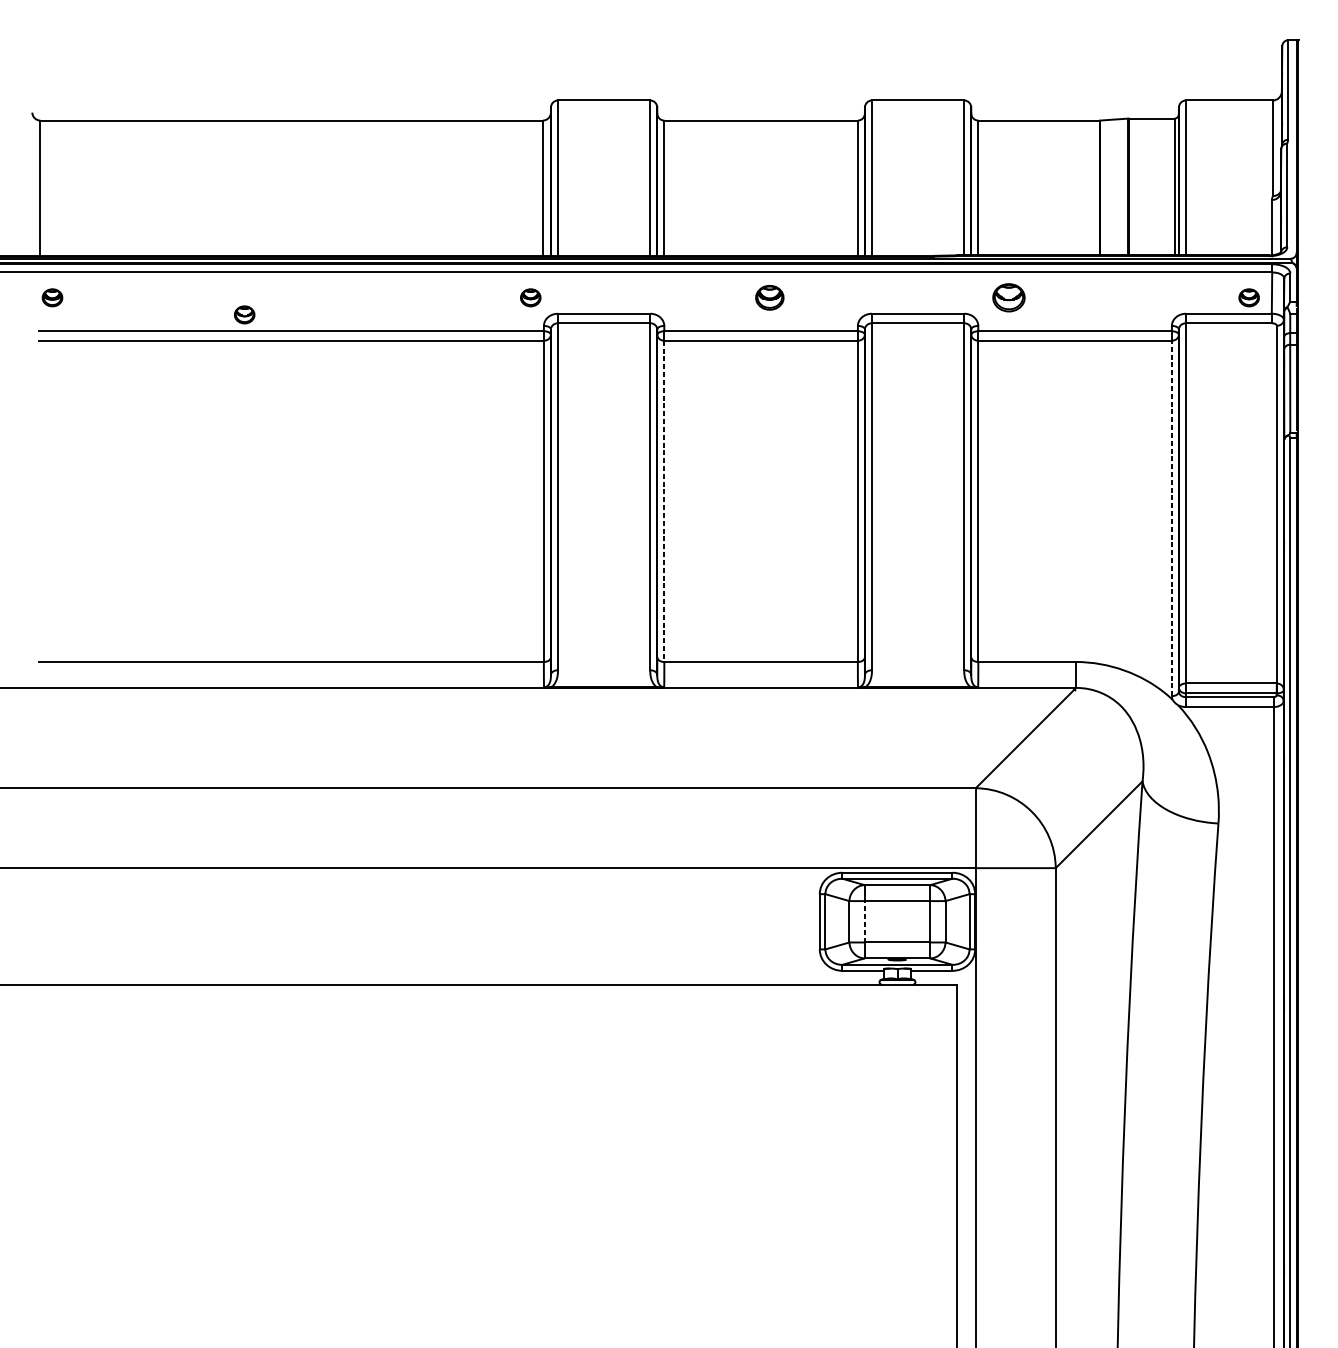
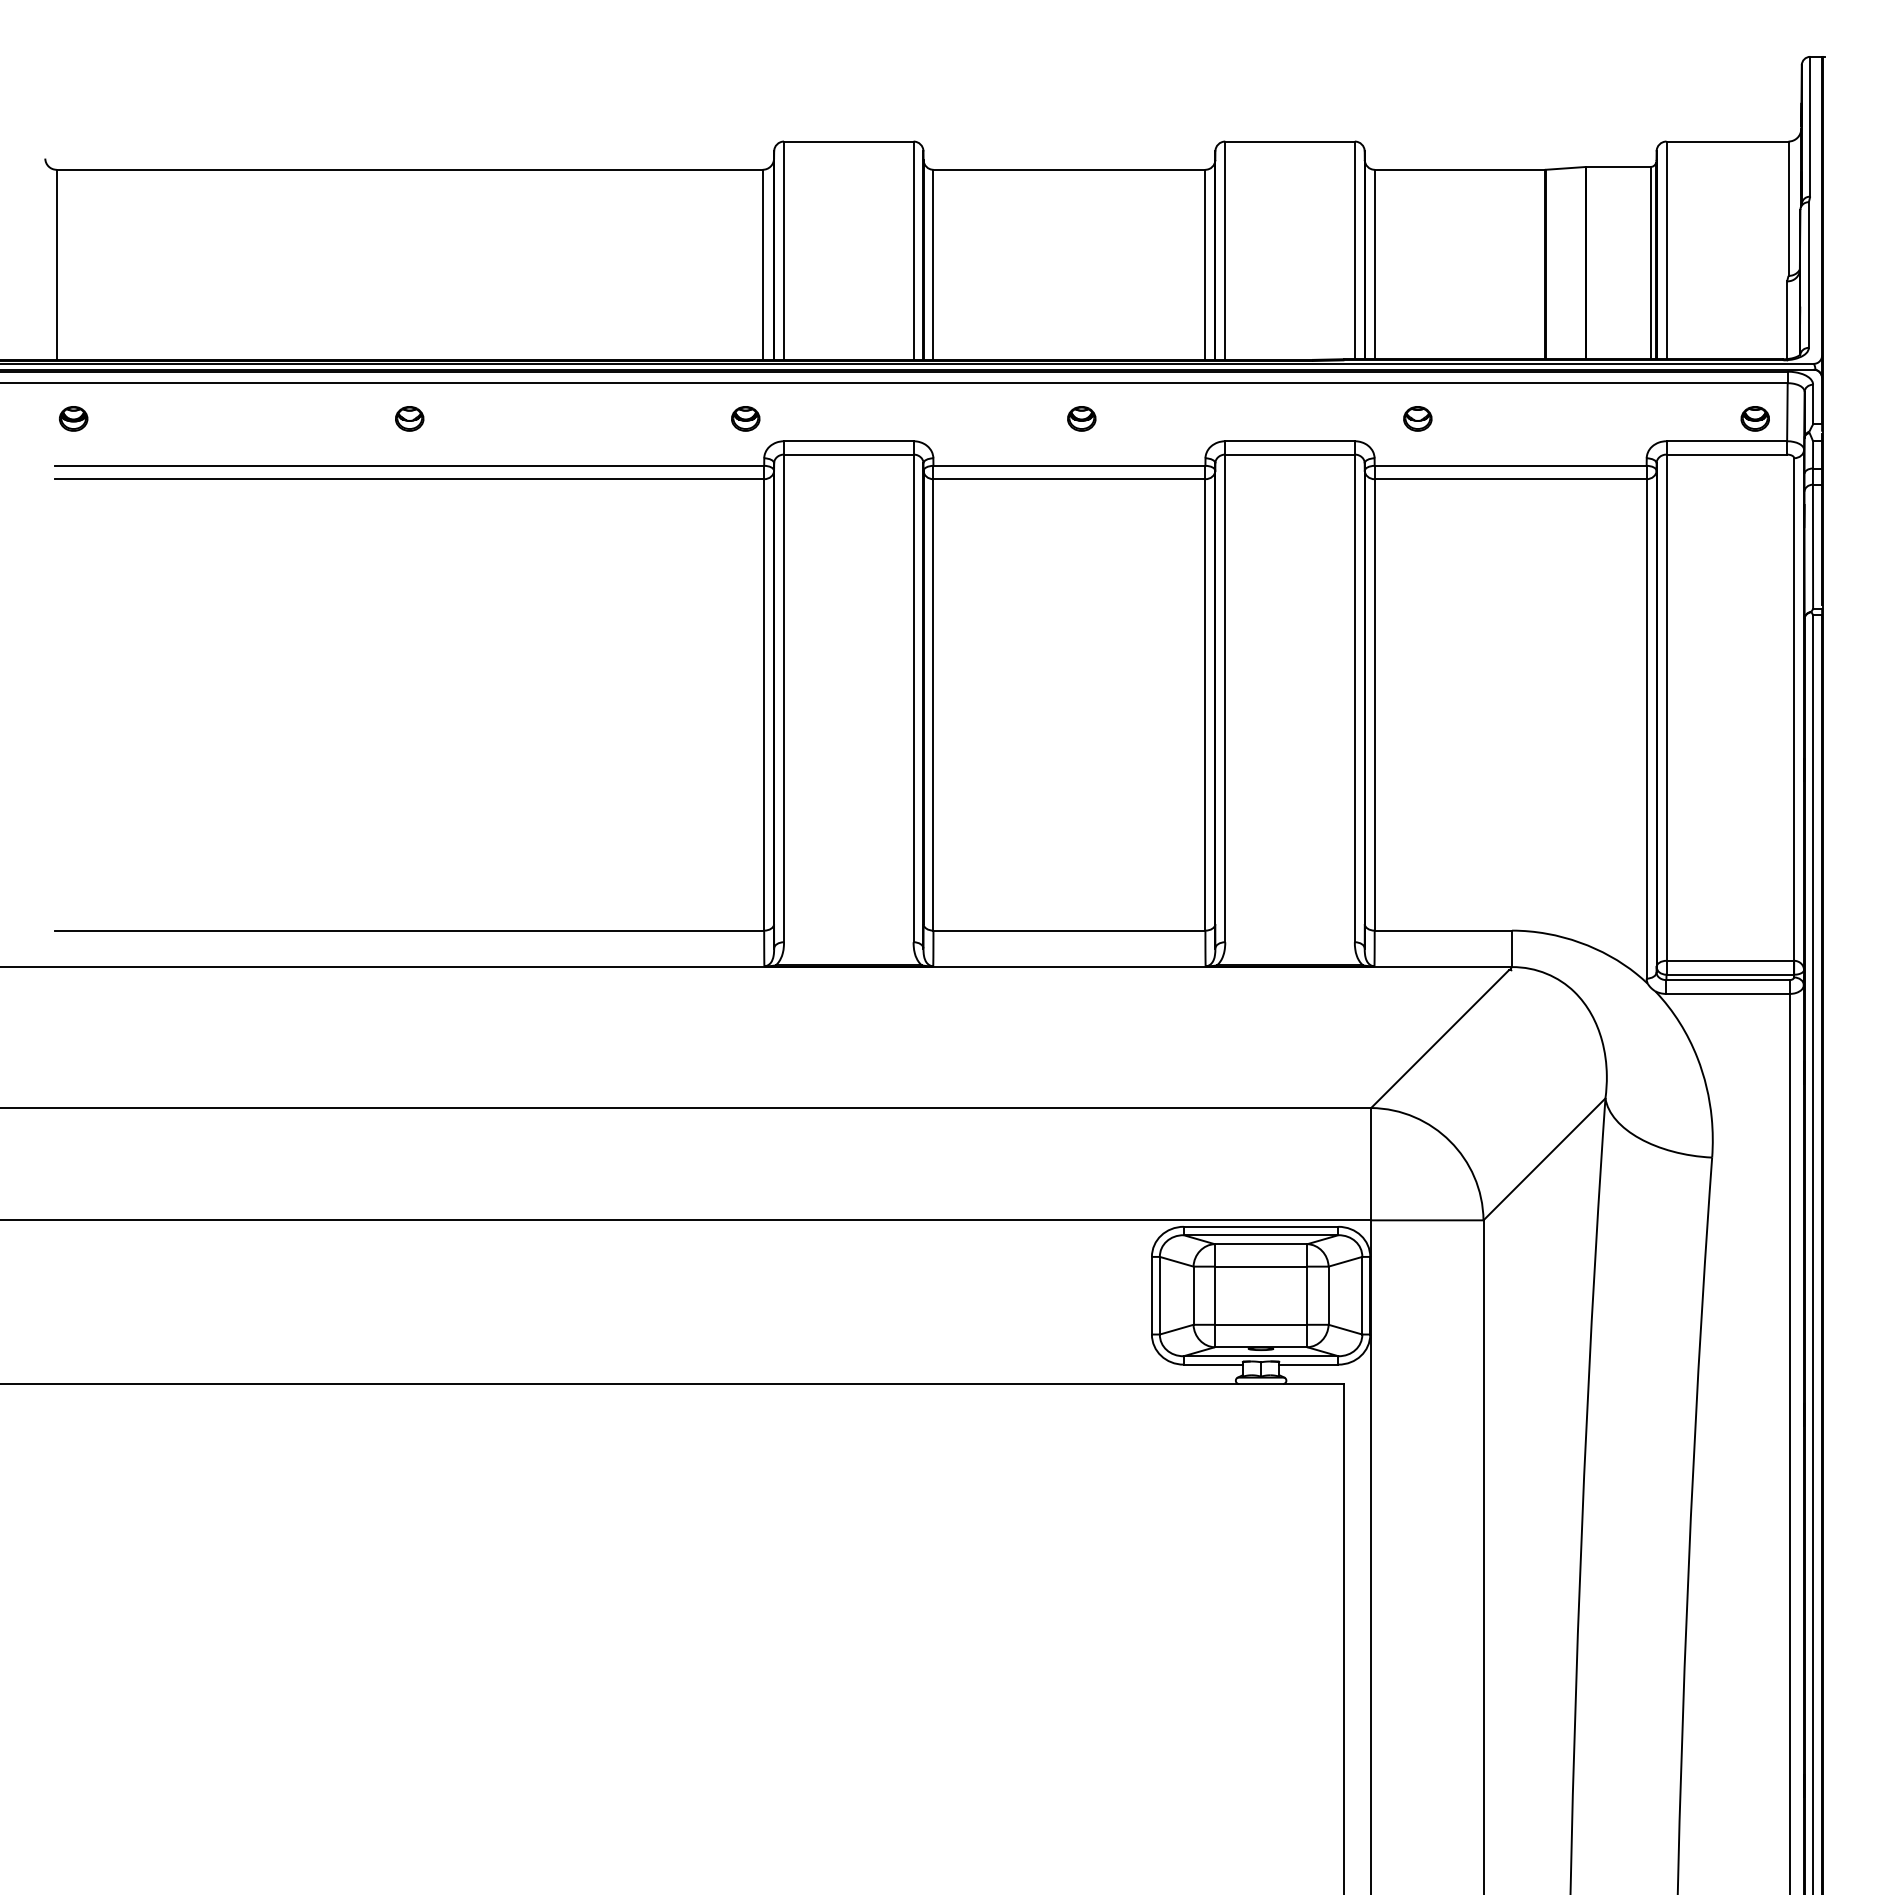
part: (769, 297) -> (1081, 418), size x0.71
part: (1008, 297) -> (1417, 418), size x0.62
part: (244, 314) -> (409, 418), moved
line: (664, 501) -> (933, 704), dashed -> solid
line: (1171, 518) -> (1646, 728), dashed -> solid
line: (864, 921) -> (1214, 1295), dashed -> solid

